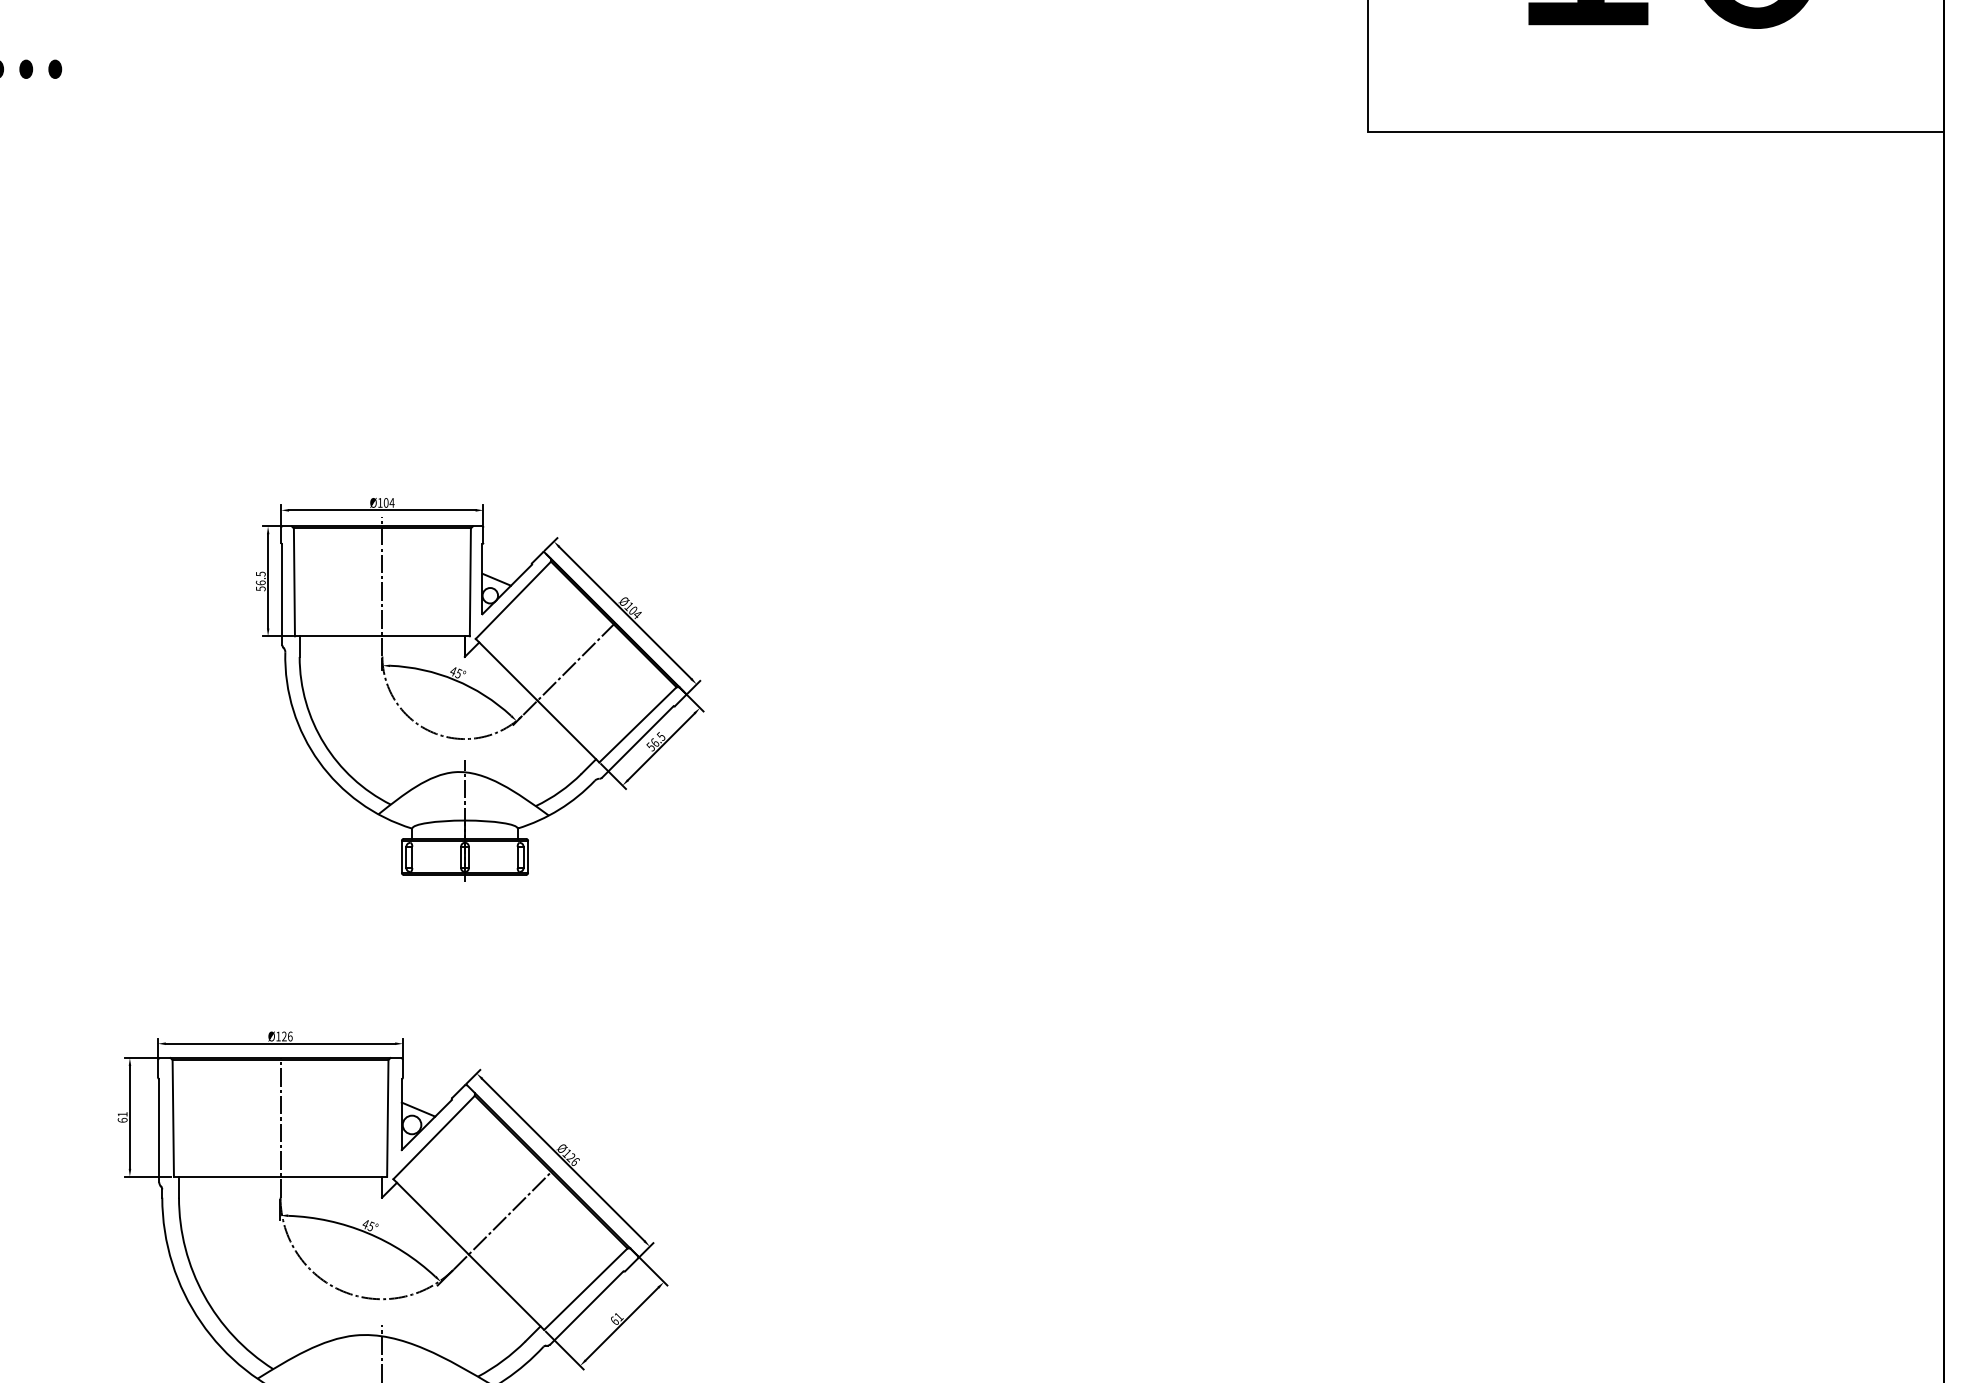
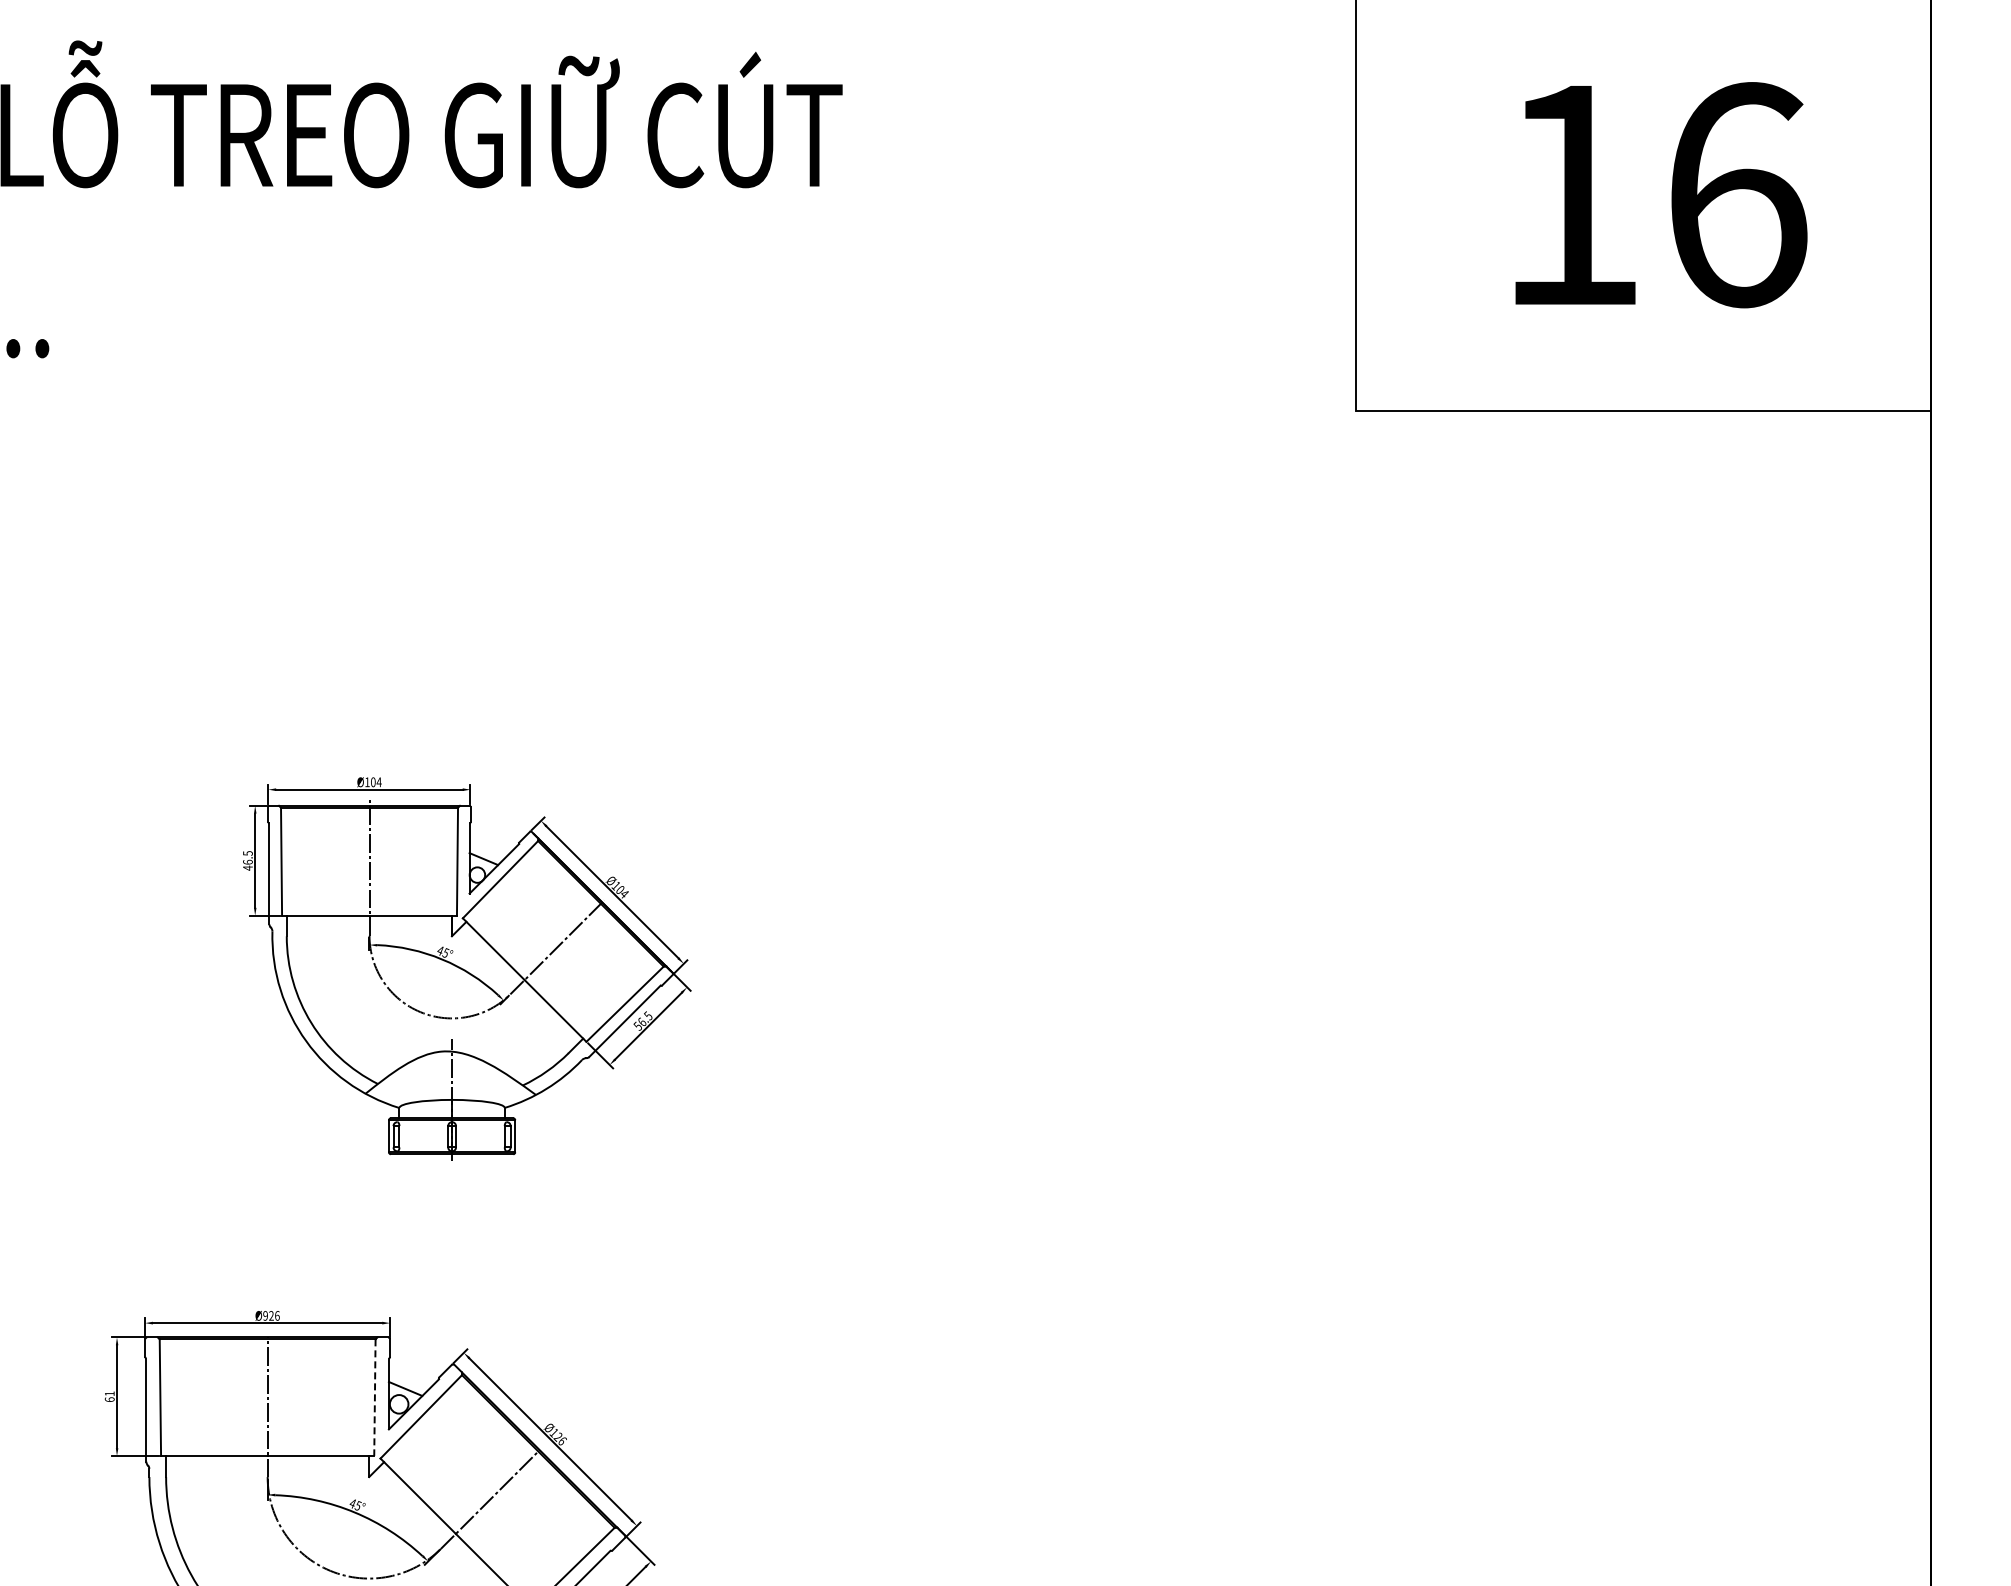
text: (260, 588) -> (247, 867), 56.5 -> 46.5
text: (278, 1036) -> (265, 1315), Ø126 -> Ø926
line: (387, 1119) -> (374, 1398), solid -> dashed

